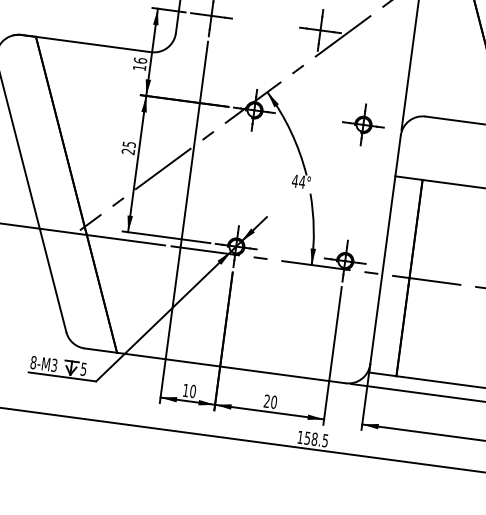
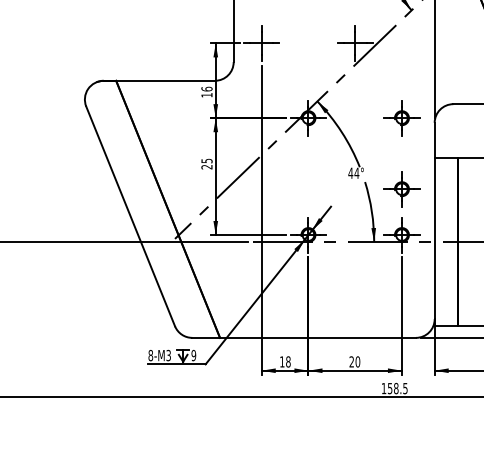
part: (351, 207) -> (401, 189), added
text: (83, 368) -> (193, 354), 5 -> 9
text: (193, 390) -> (288, 361), 10 -> 18

